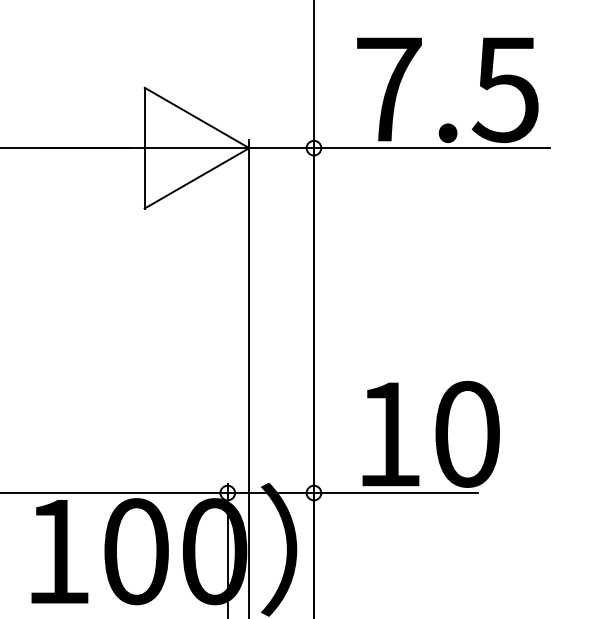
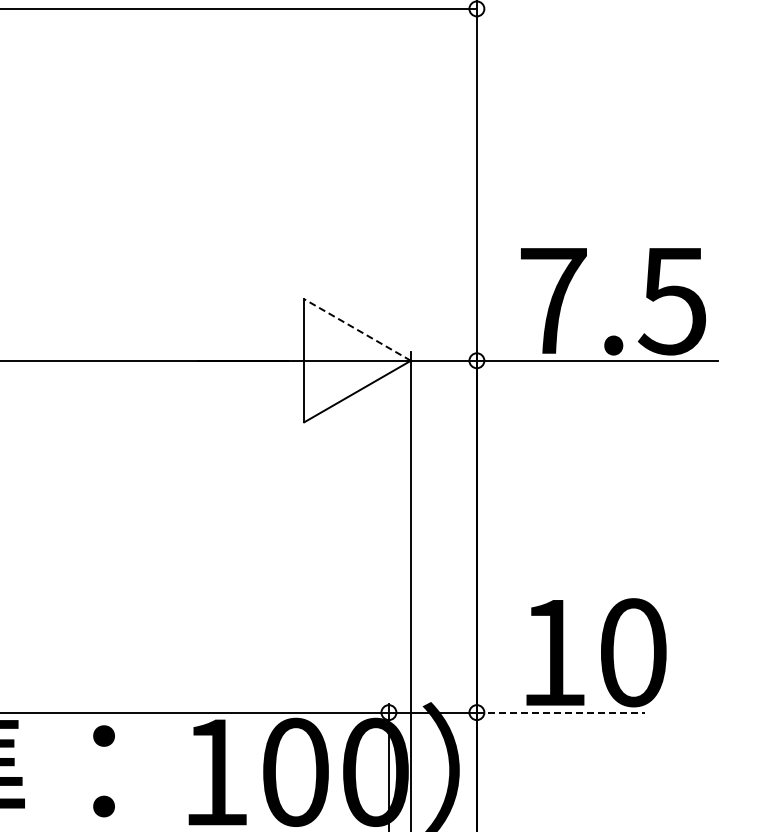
line: (196, 117) -> (357, 329), solid -> dashed
line: (395, 492) -> (560, 712), solid -> dashed

